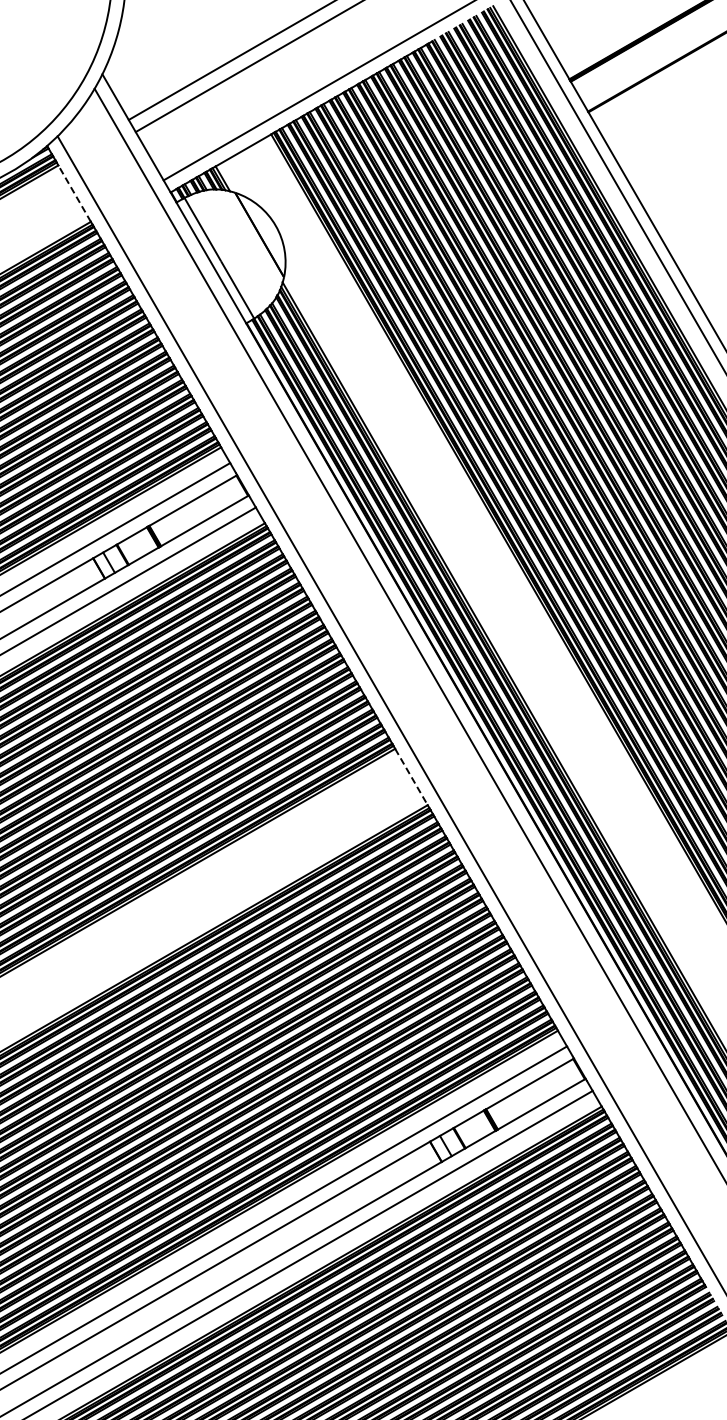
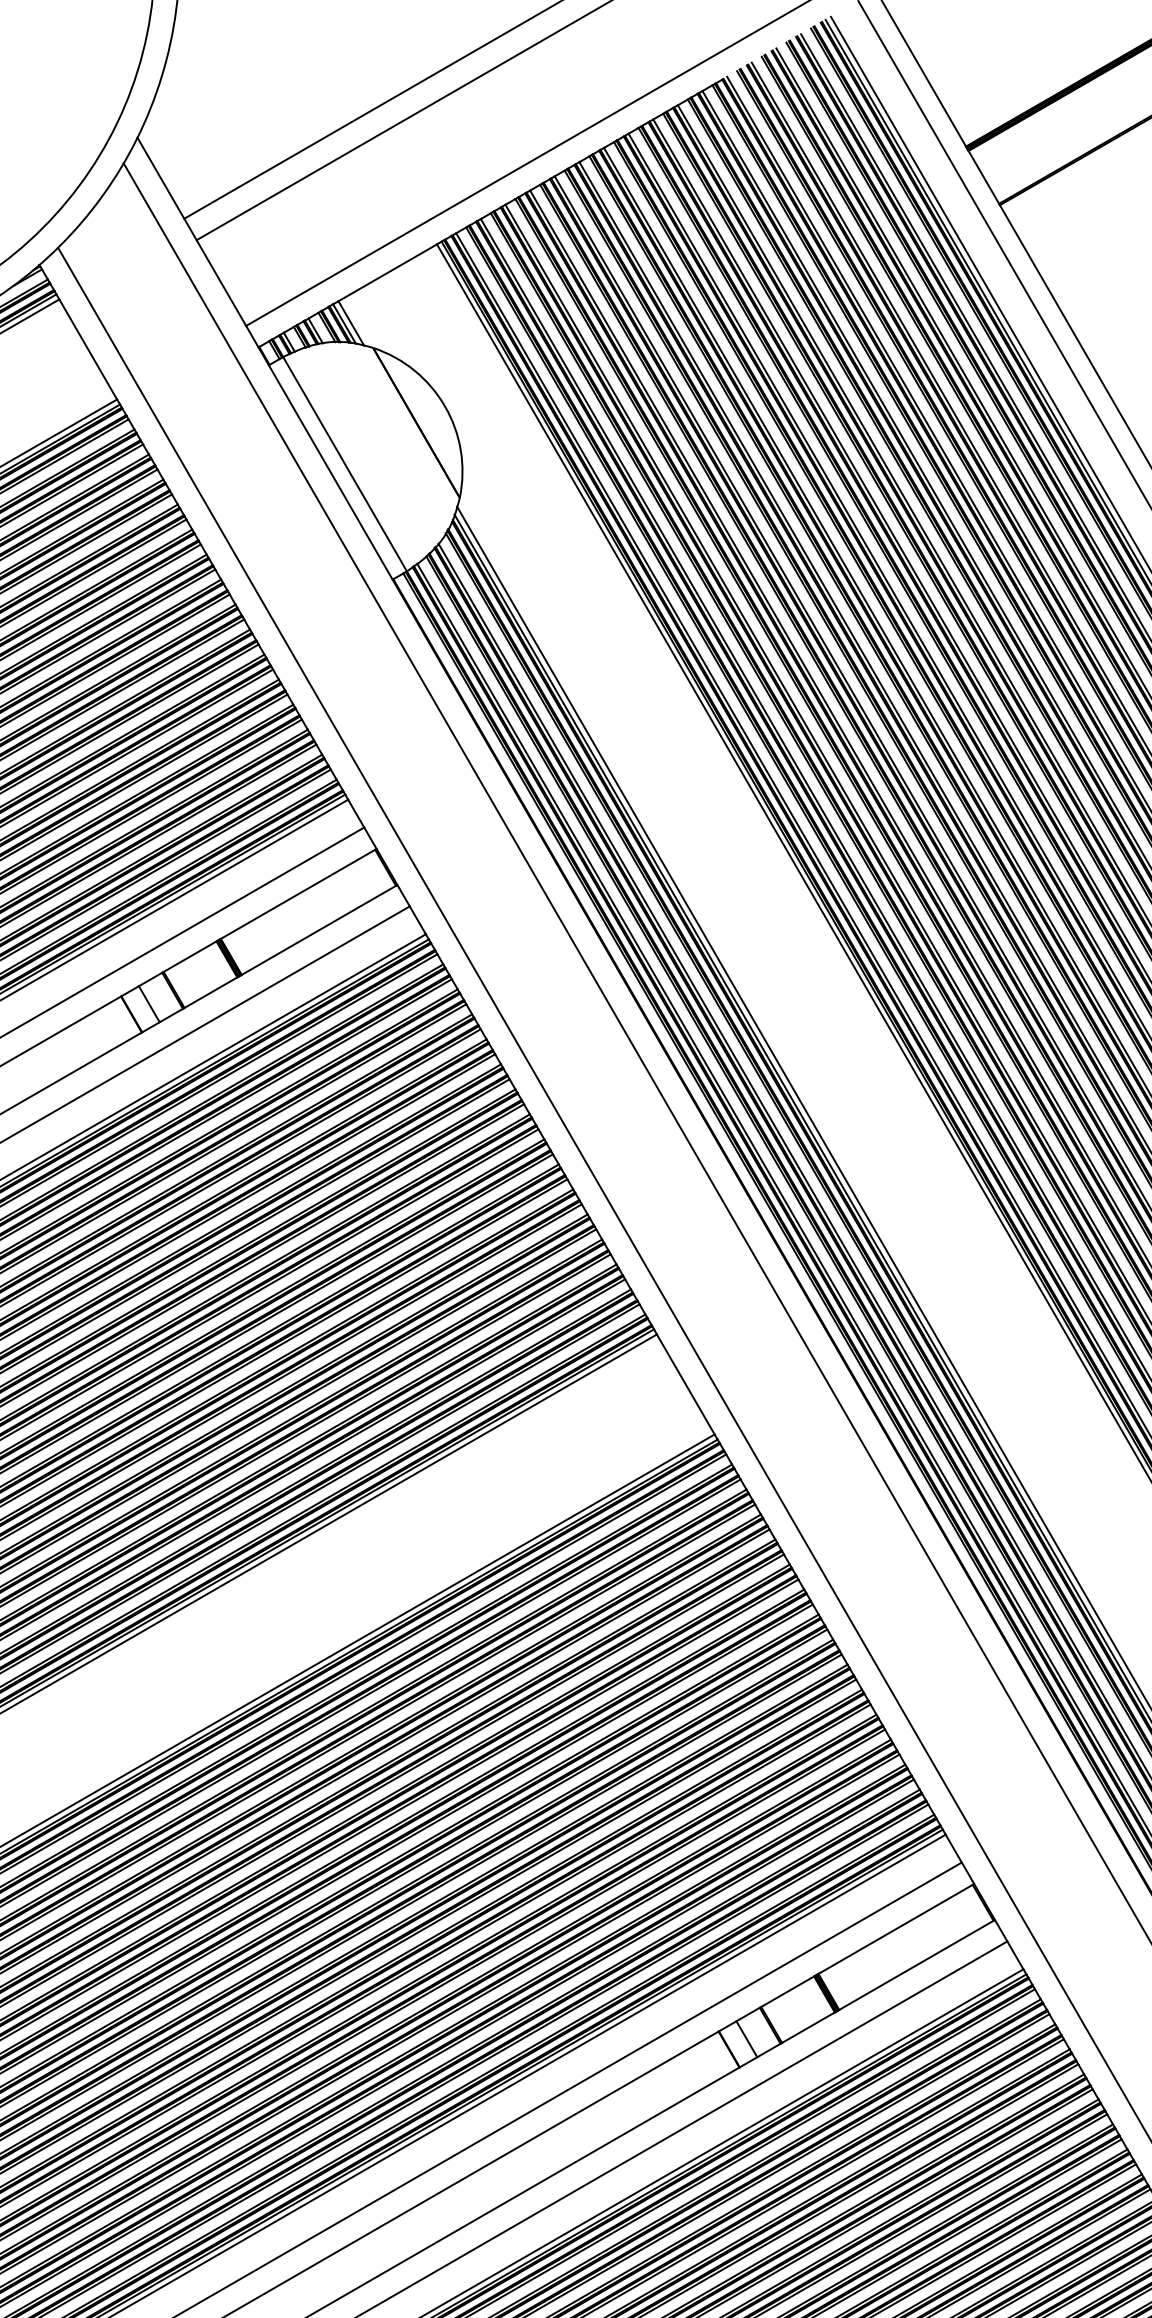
line: (74, 193) -> (87, 349), dashed -> solid
line: (411, 777) -> (685, 1385), dashed -> solid

